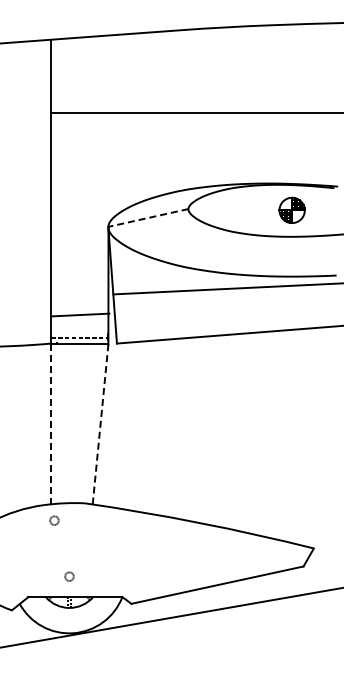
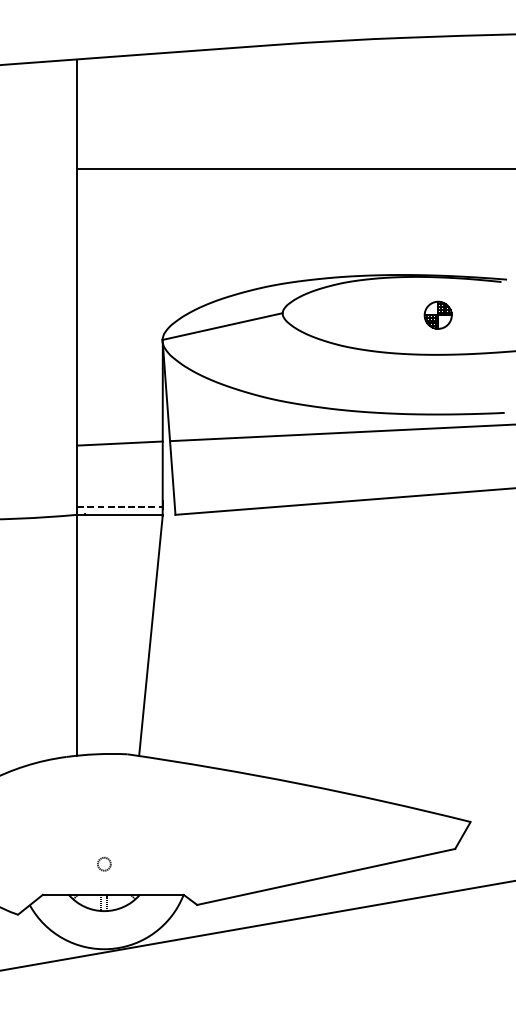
part: (292, 210) -> (438, 315), size x0.71
line: (147, 218) -> (221, 327), dashed -> solid
line: (80, 314) -> (119, 442), moved
line: (51, 424) -> (77, 636), dashed -> solid
line: (100, 424) -> (150, 636), dashed -> solid
circle: (54, 520) -> (81, 780), removed

